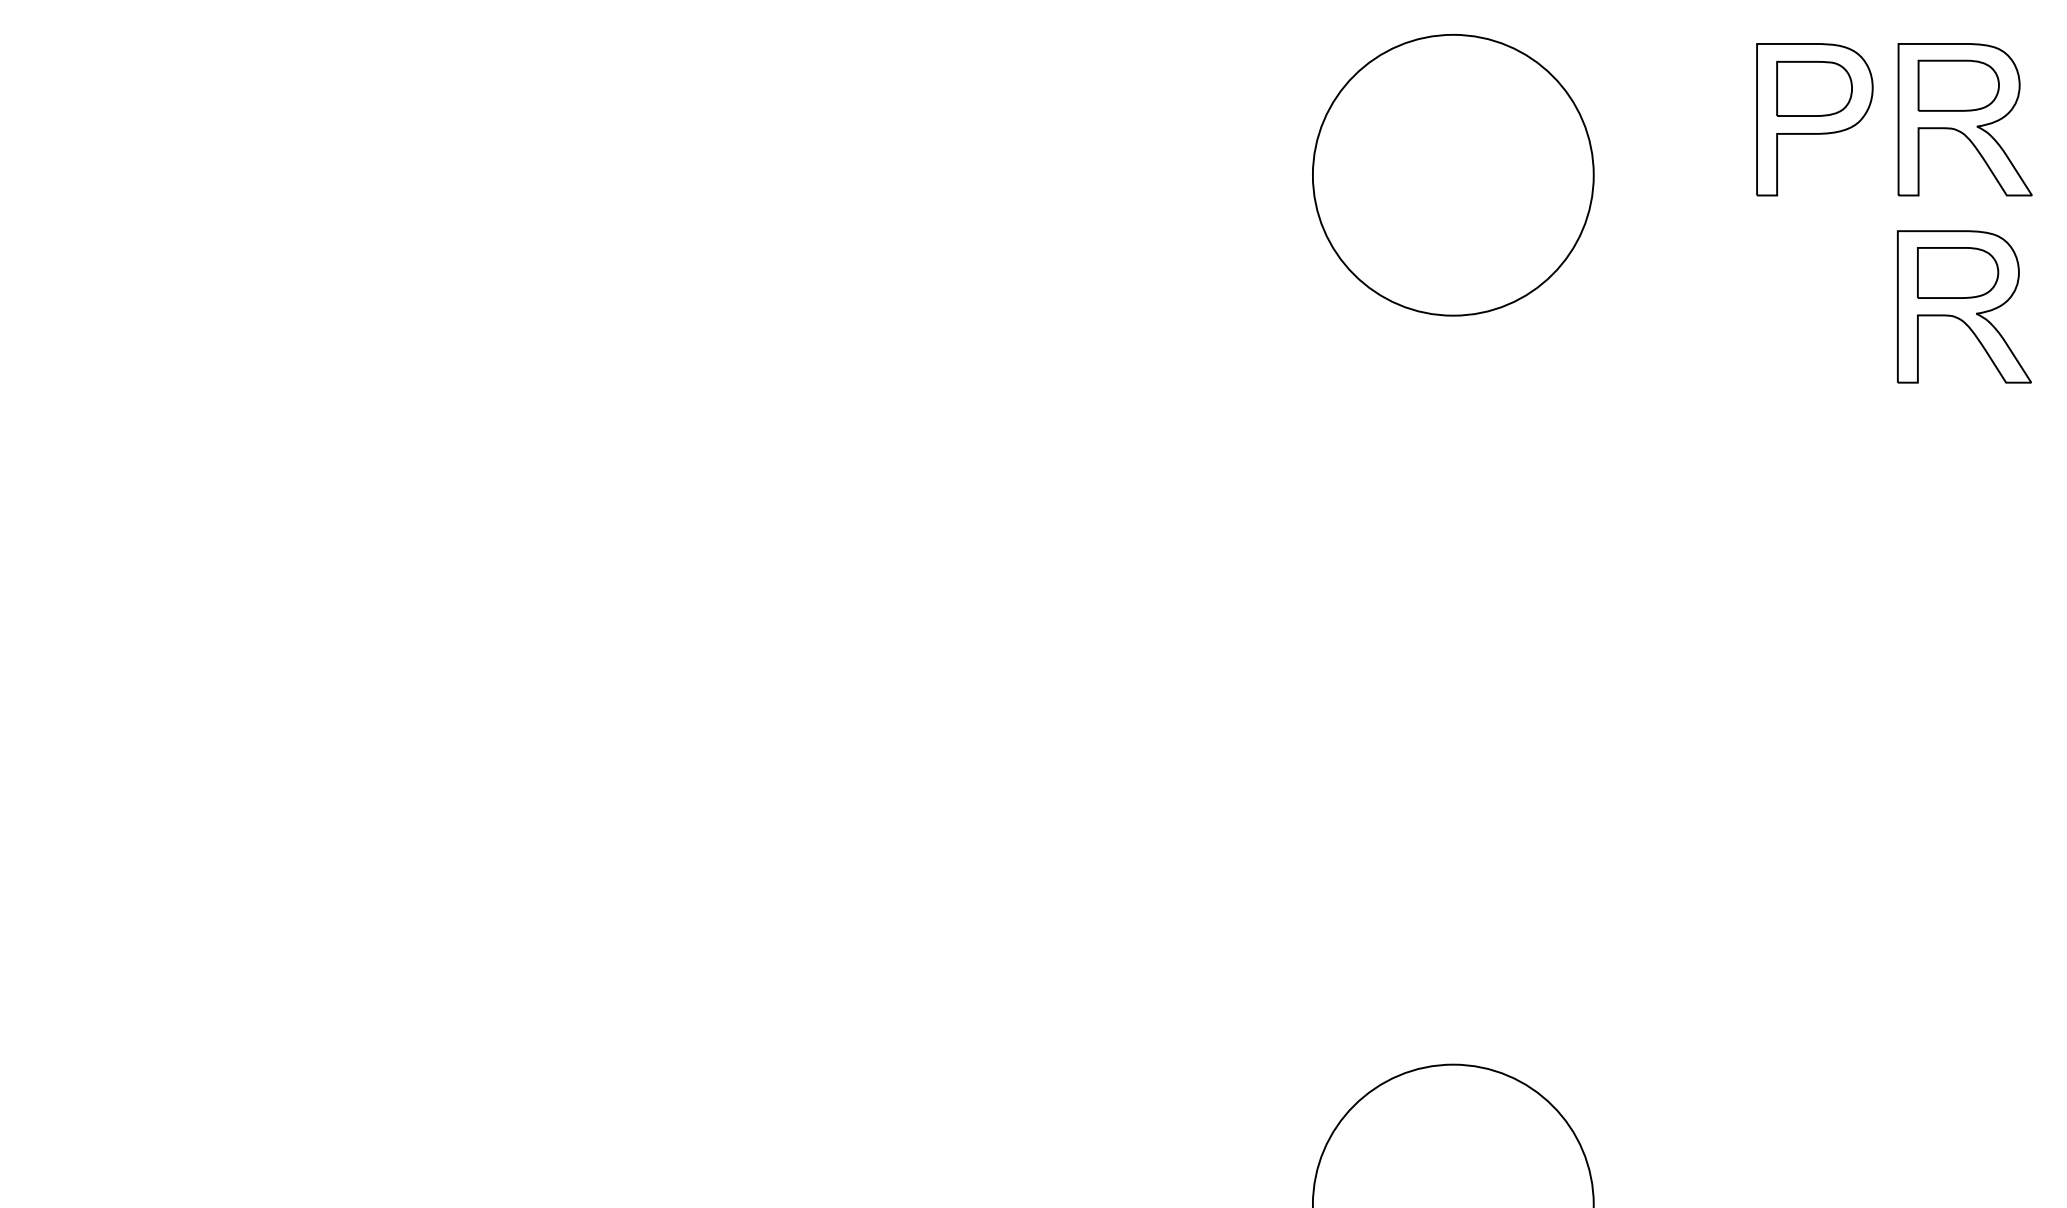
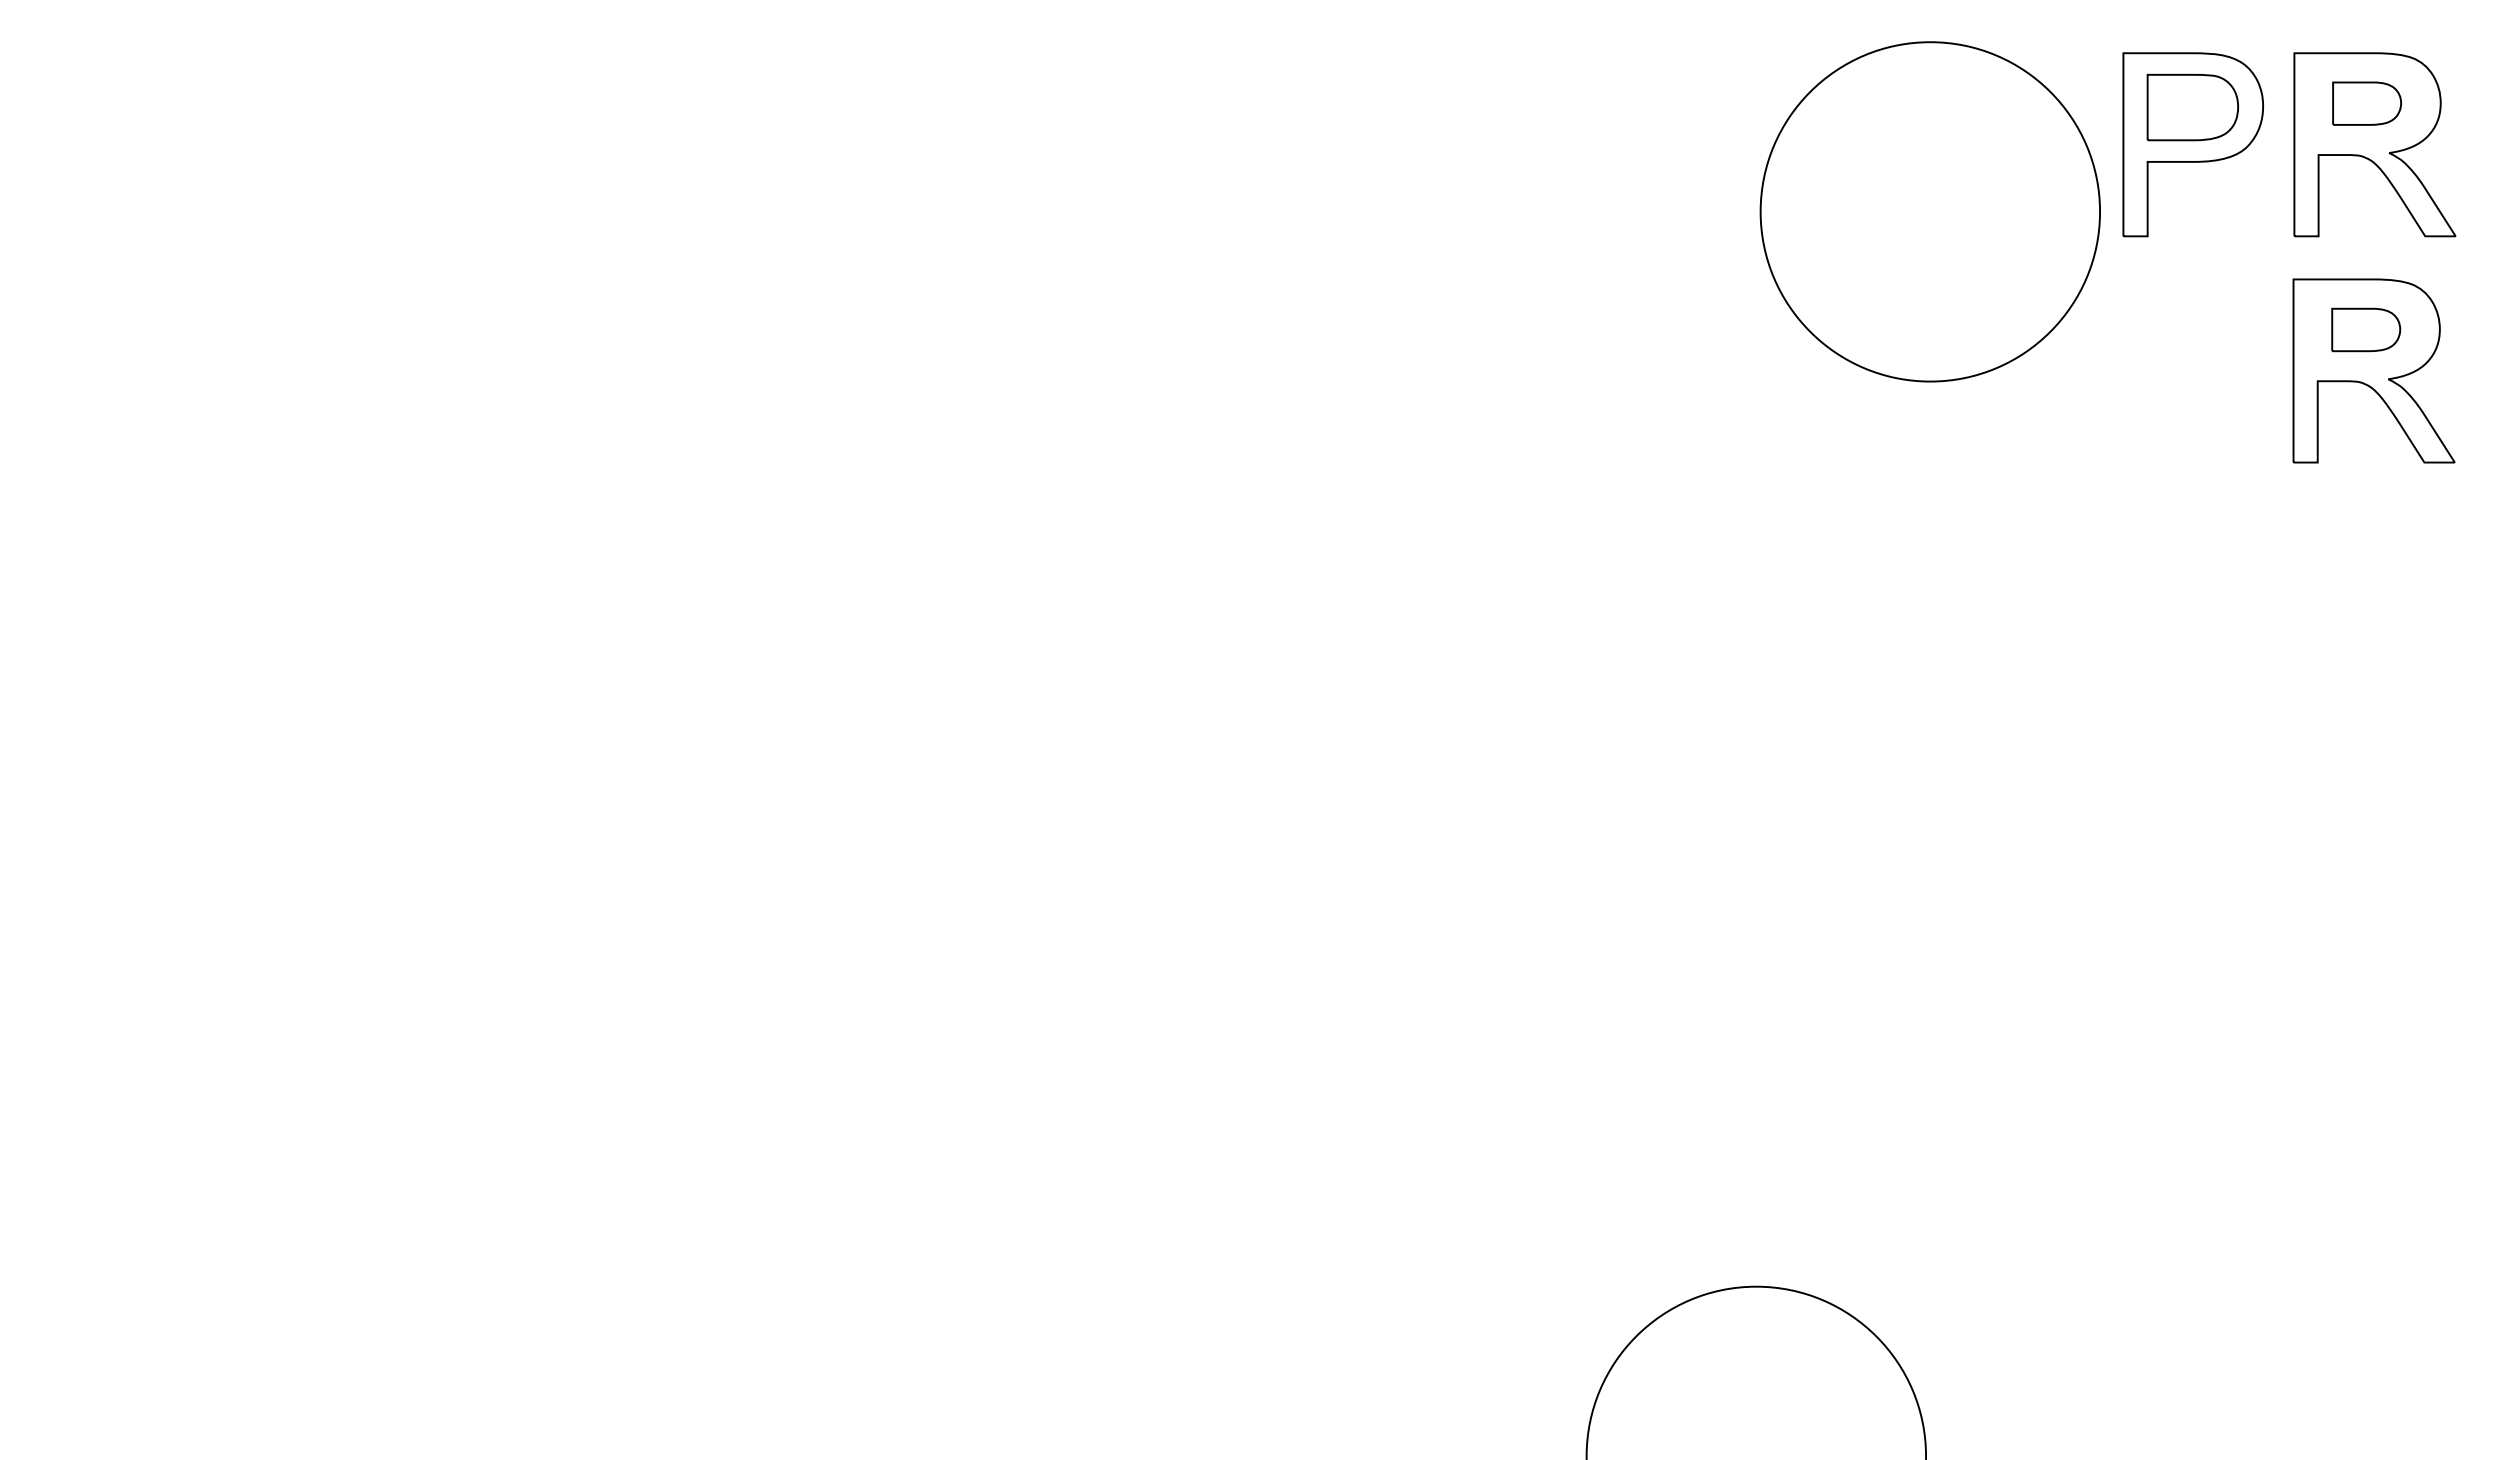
part: (1958, 85) -> (2366, 103), size x0.7
part: (1452, 174) -> (1929, 211), moved
part: (1957, 272) -> (2365, 329), size x0.7

